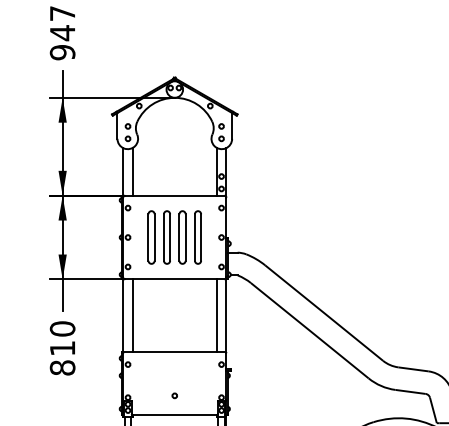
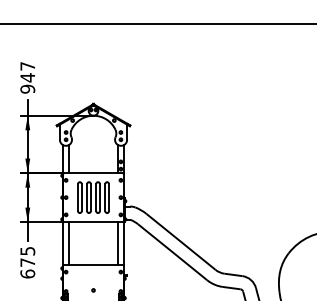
text: (62, 348) -> (27, 262), 810 -> 675

